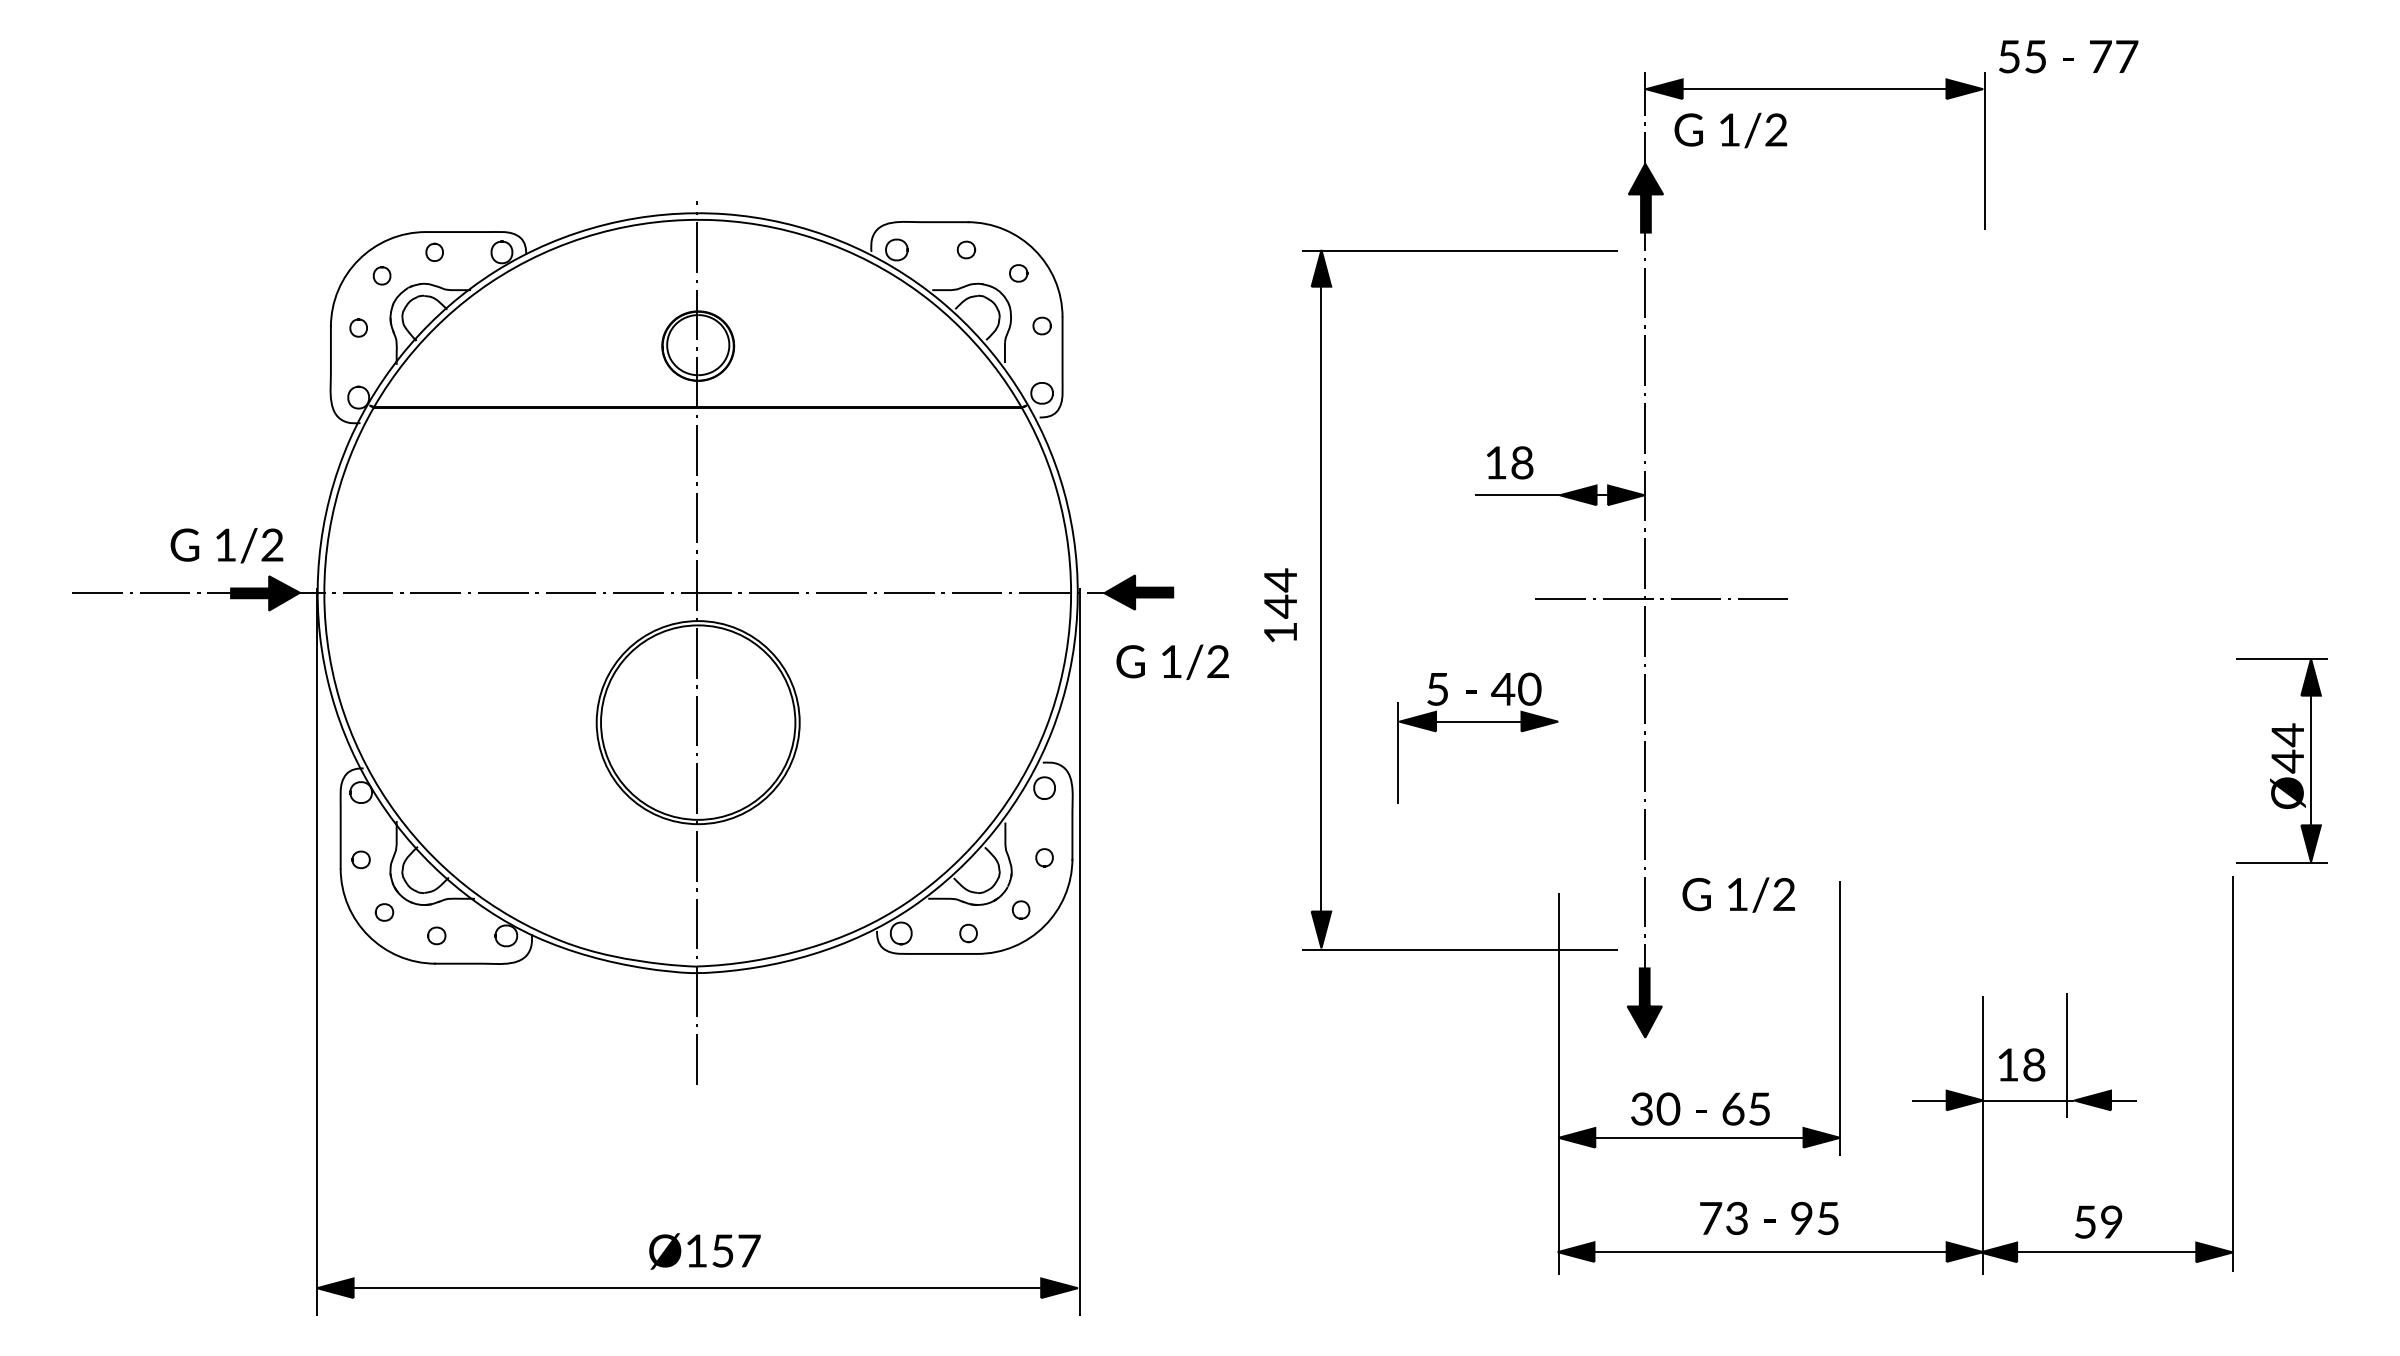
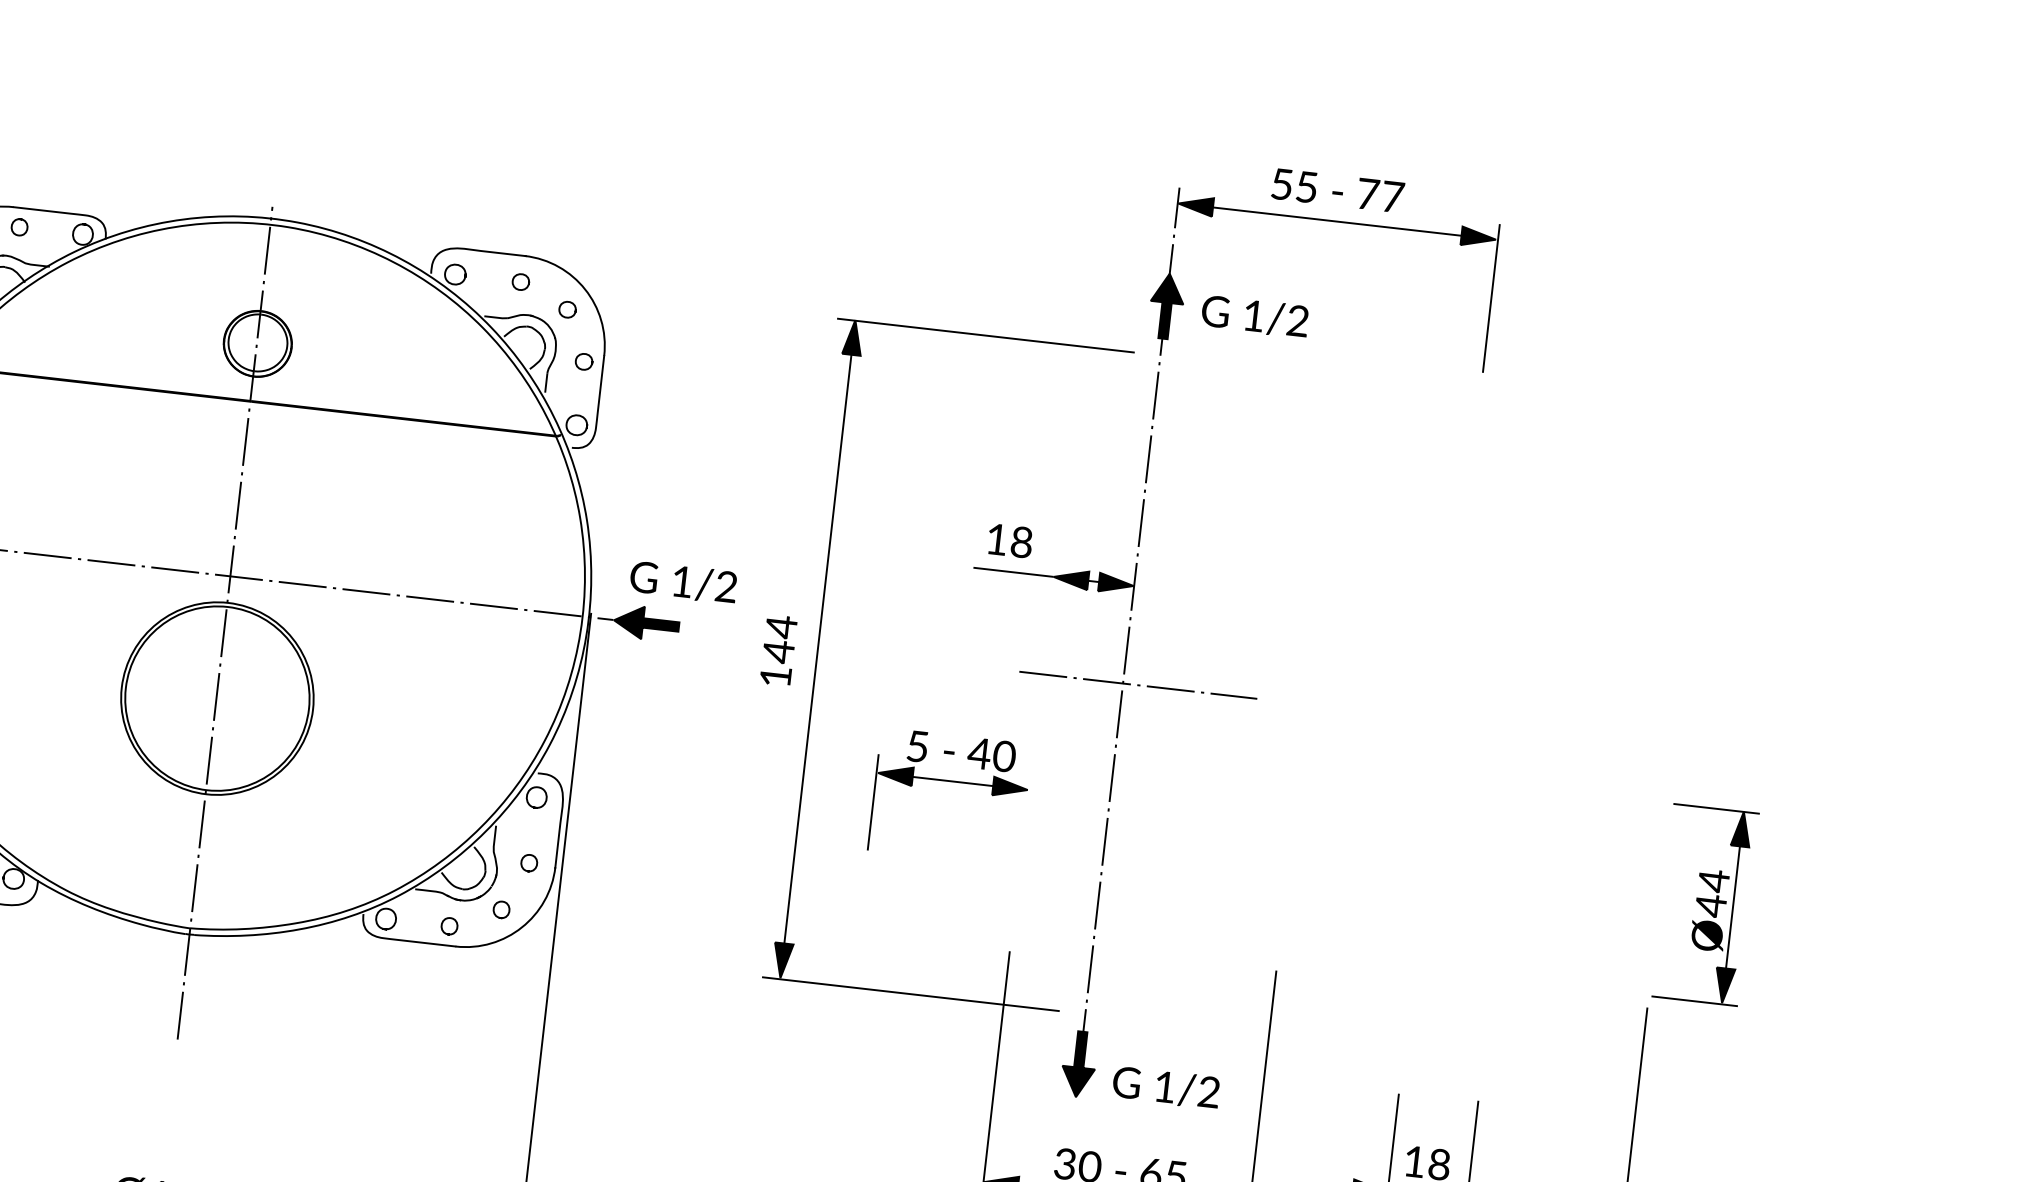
text: (2068, 56) -> (1337, 190), moved
text: (1730, 130) -> (1254, 316), moved
text: (1172, 661) -> (683, 581), moved
text: (1738, 894) -> (1166, 1087), moved

